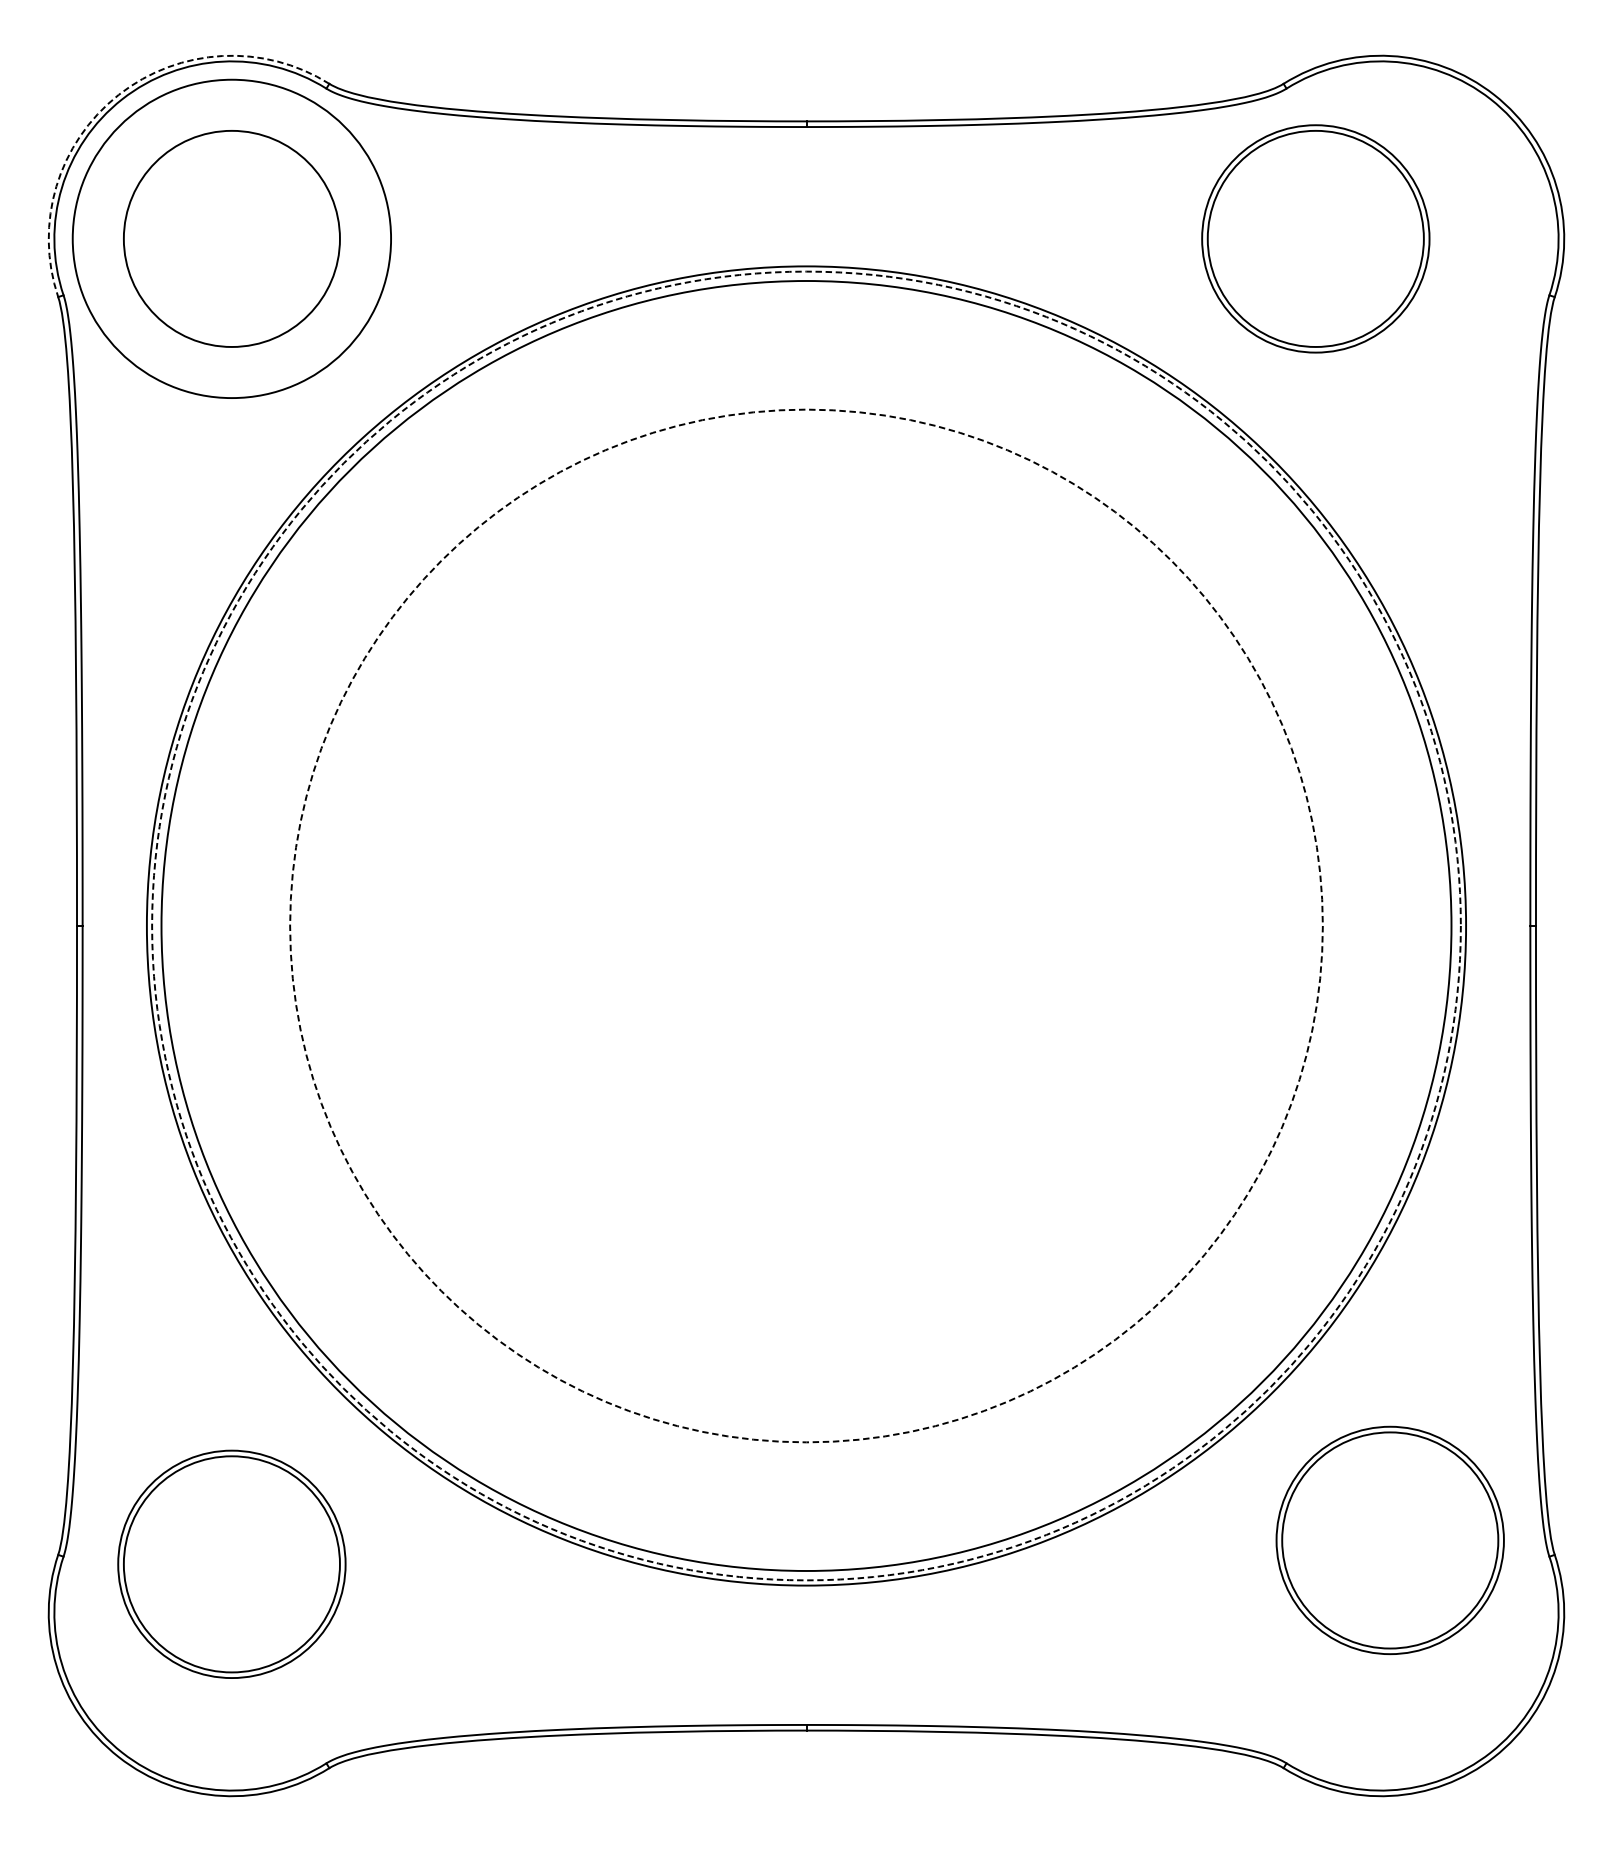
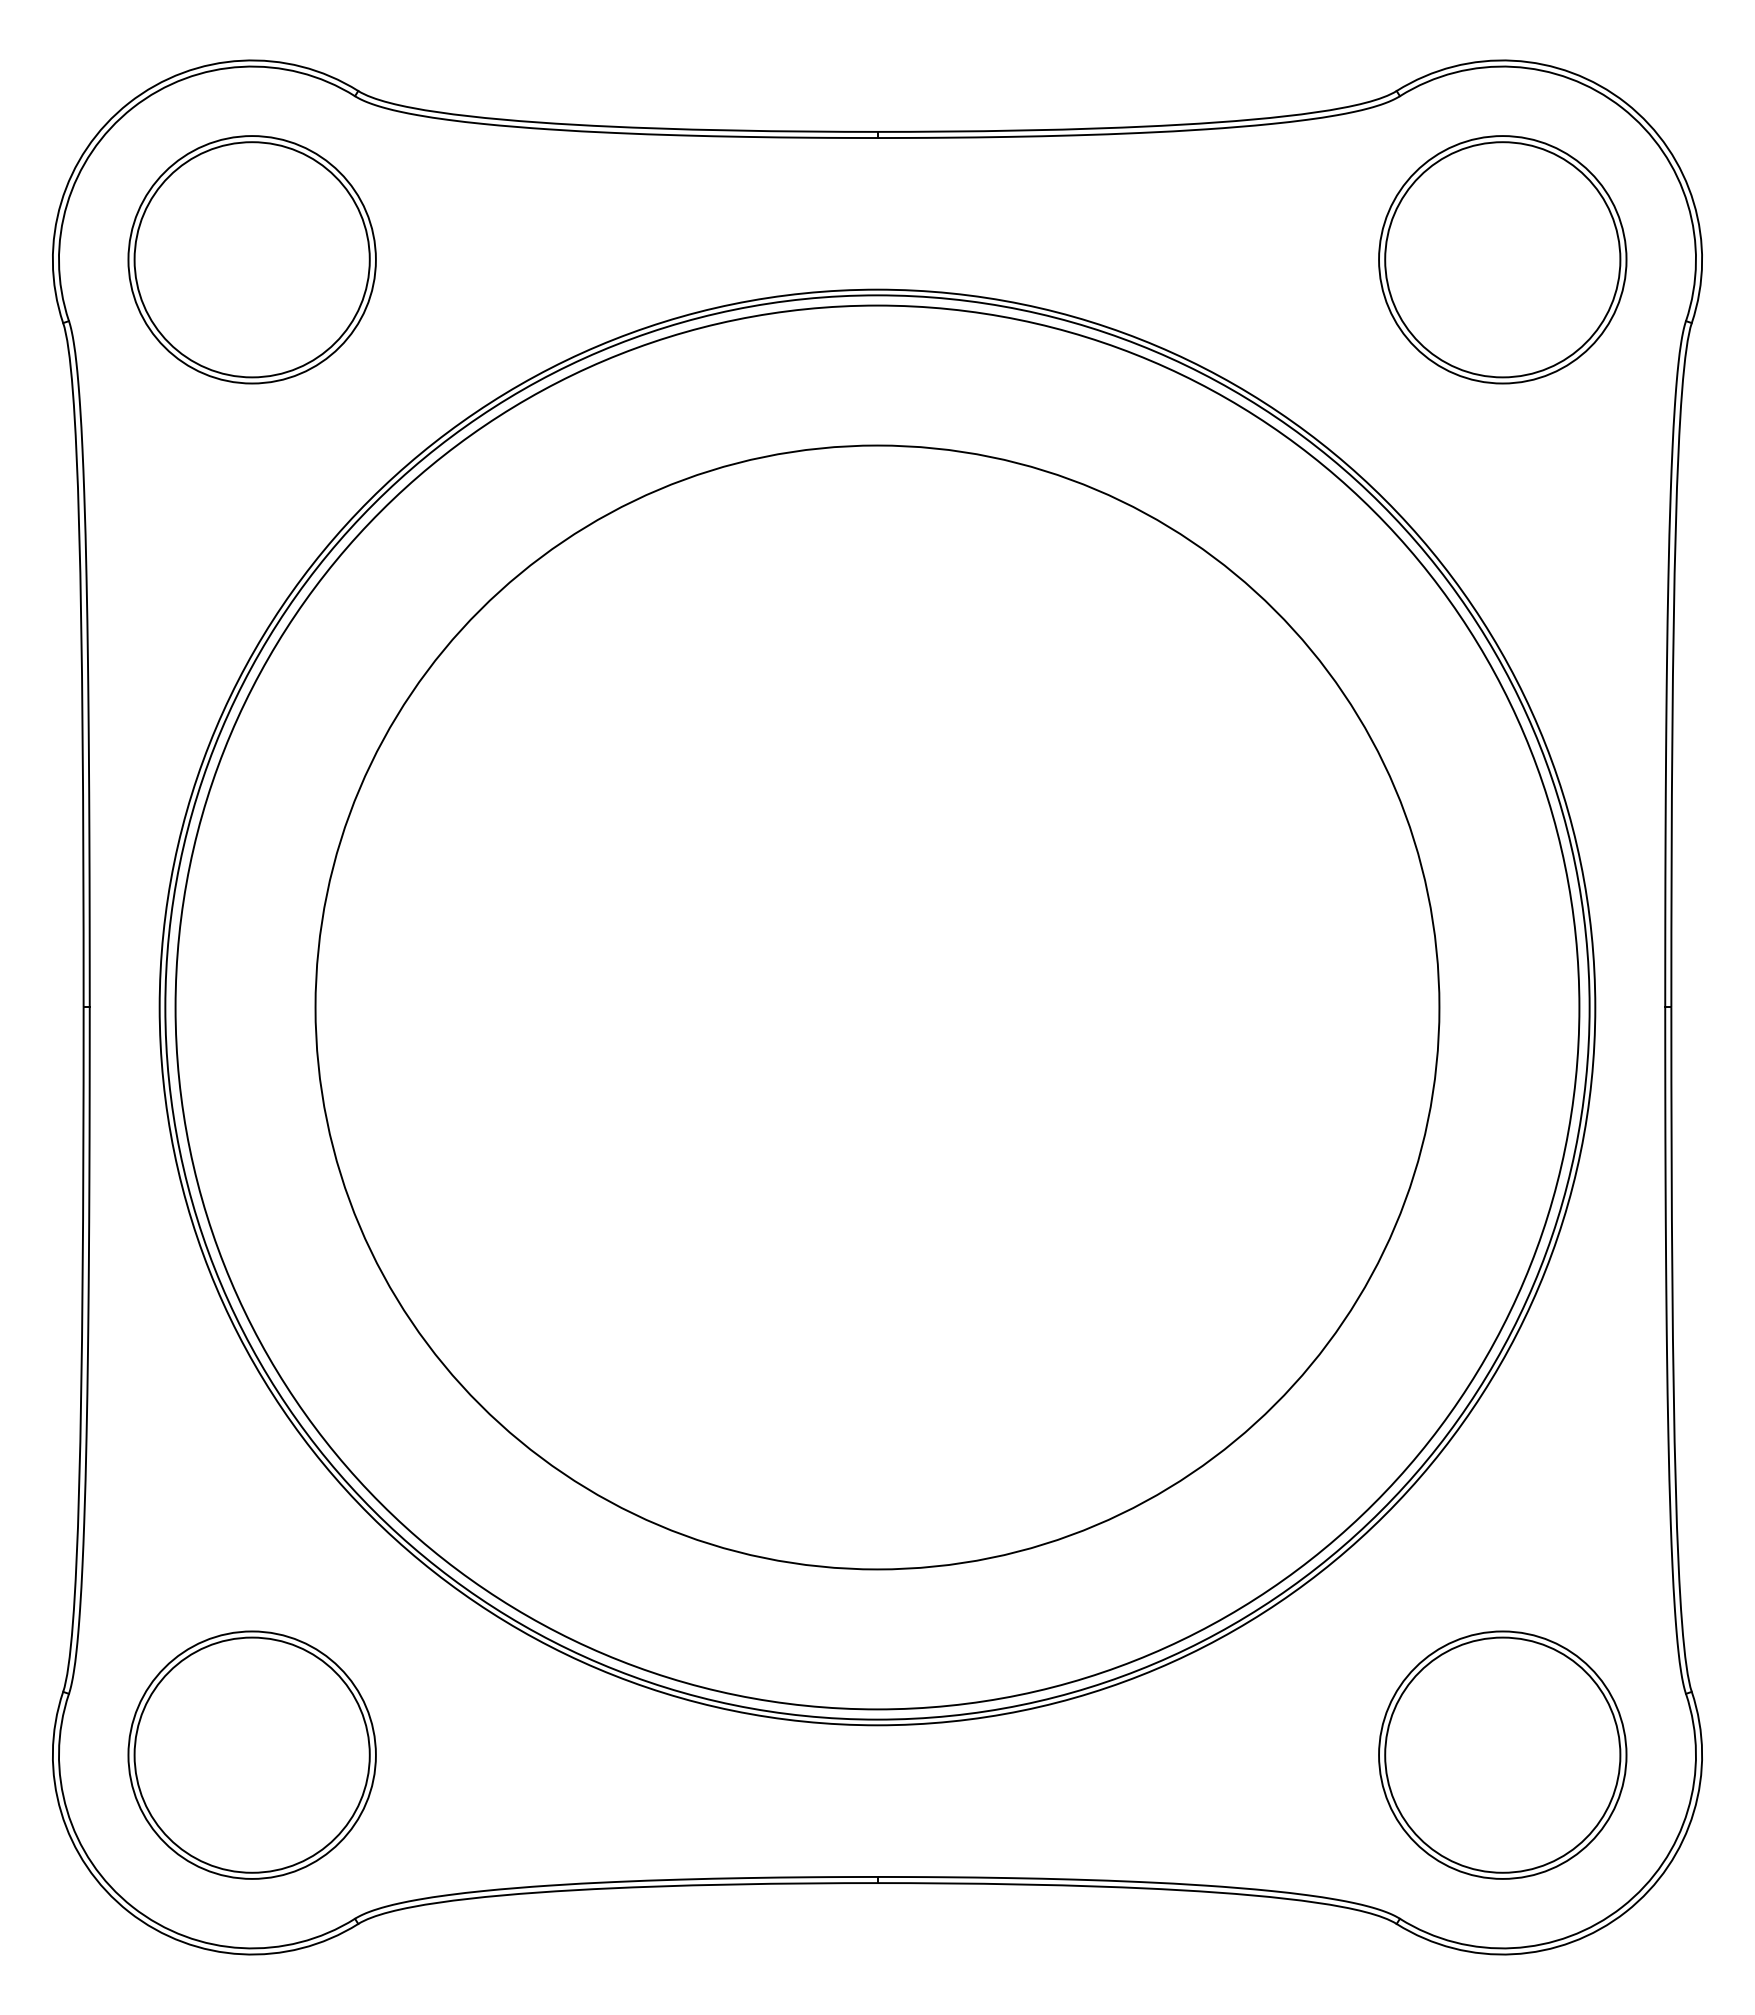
arc: (118, 95) -> (128, 103), dashed -> solid
circle: (231, 238) -> (251, 259), size x0.71
part: (1315, 238) -> (1502, 259), moved
circle: (806, 926) -> (877, 1007), dashed -> solid
circle: (806, 926) -> (877, 1007), dashed -> solid
part: (1390, 1539) -> (1502, 1754), moved
part: (231, 1563) -> (251, 1754), moved

